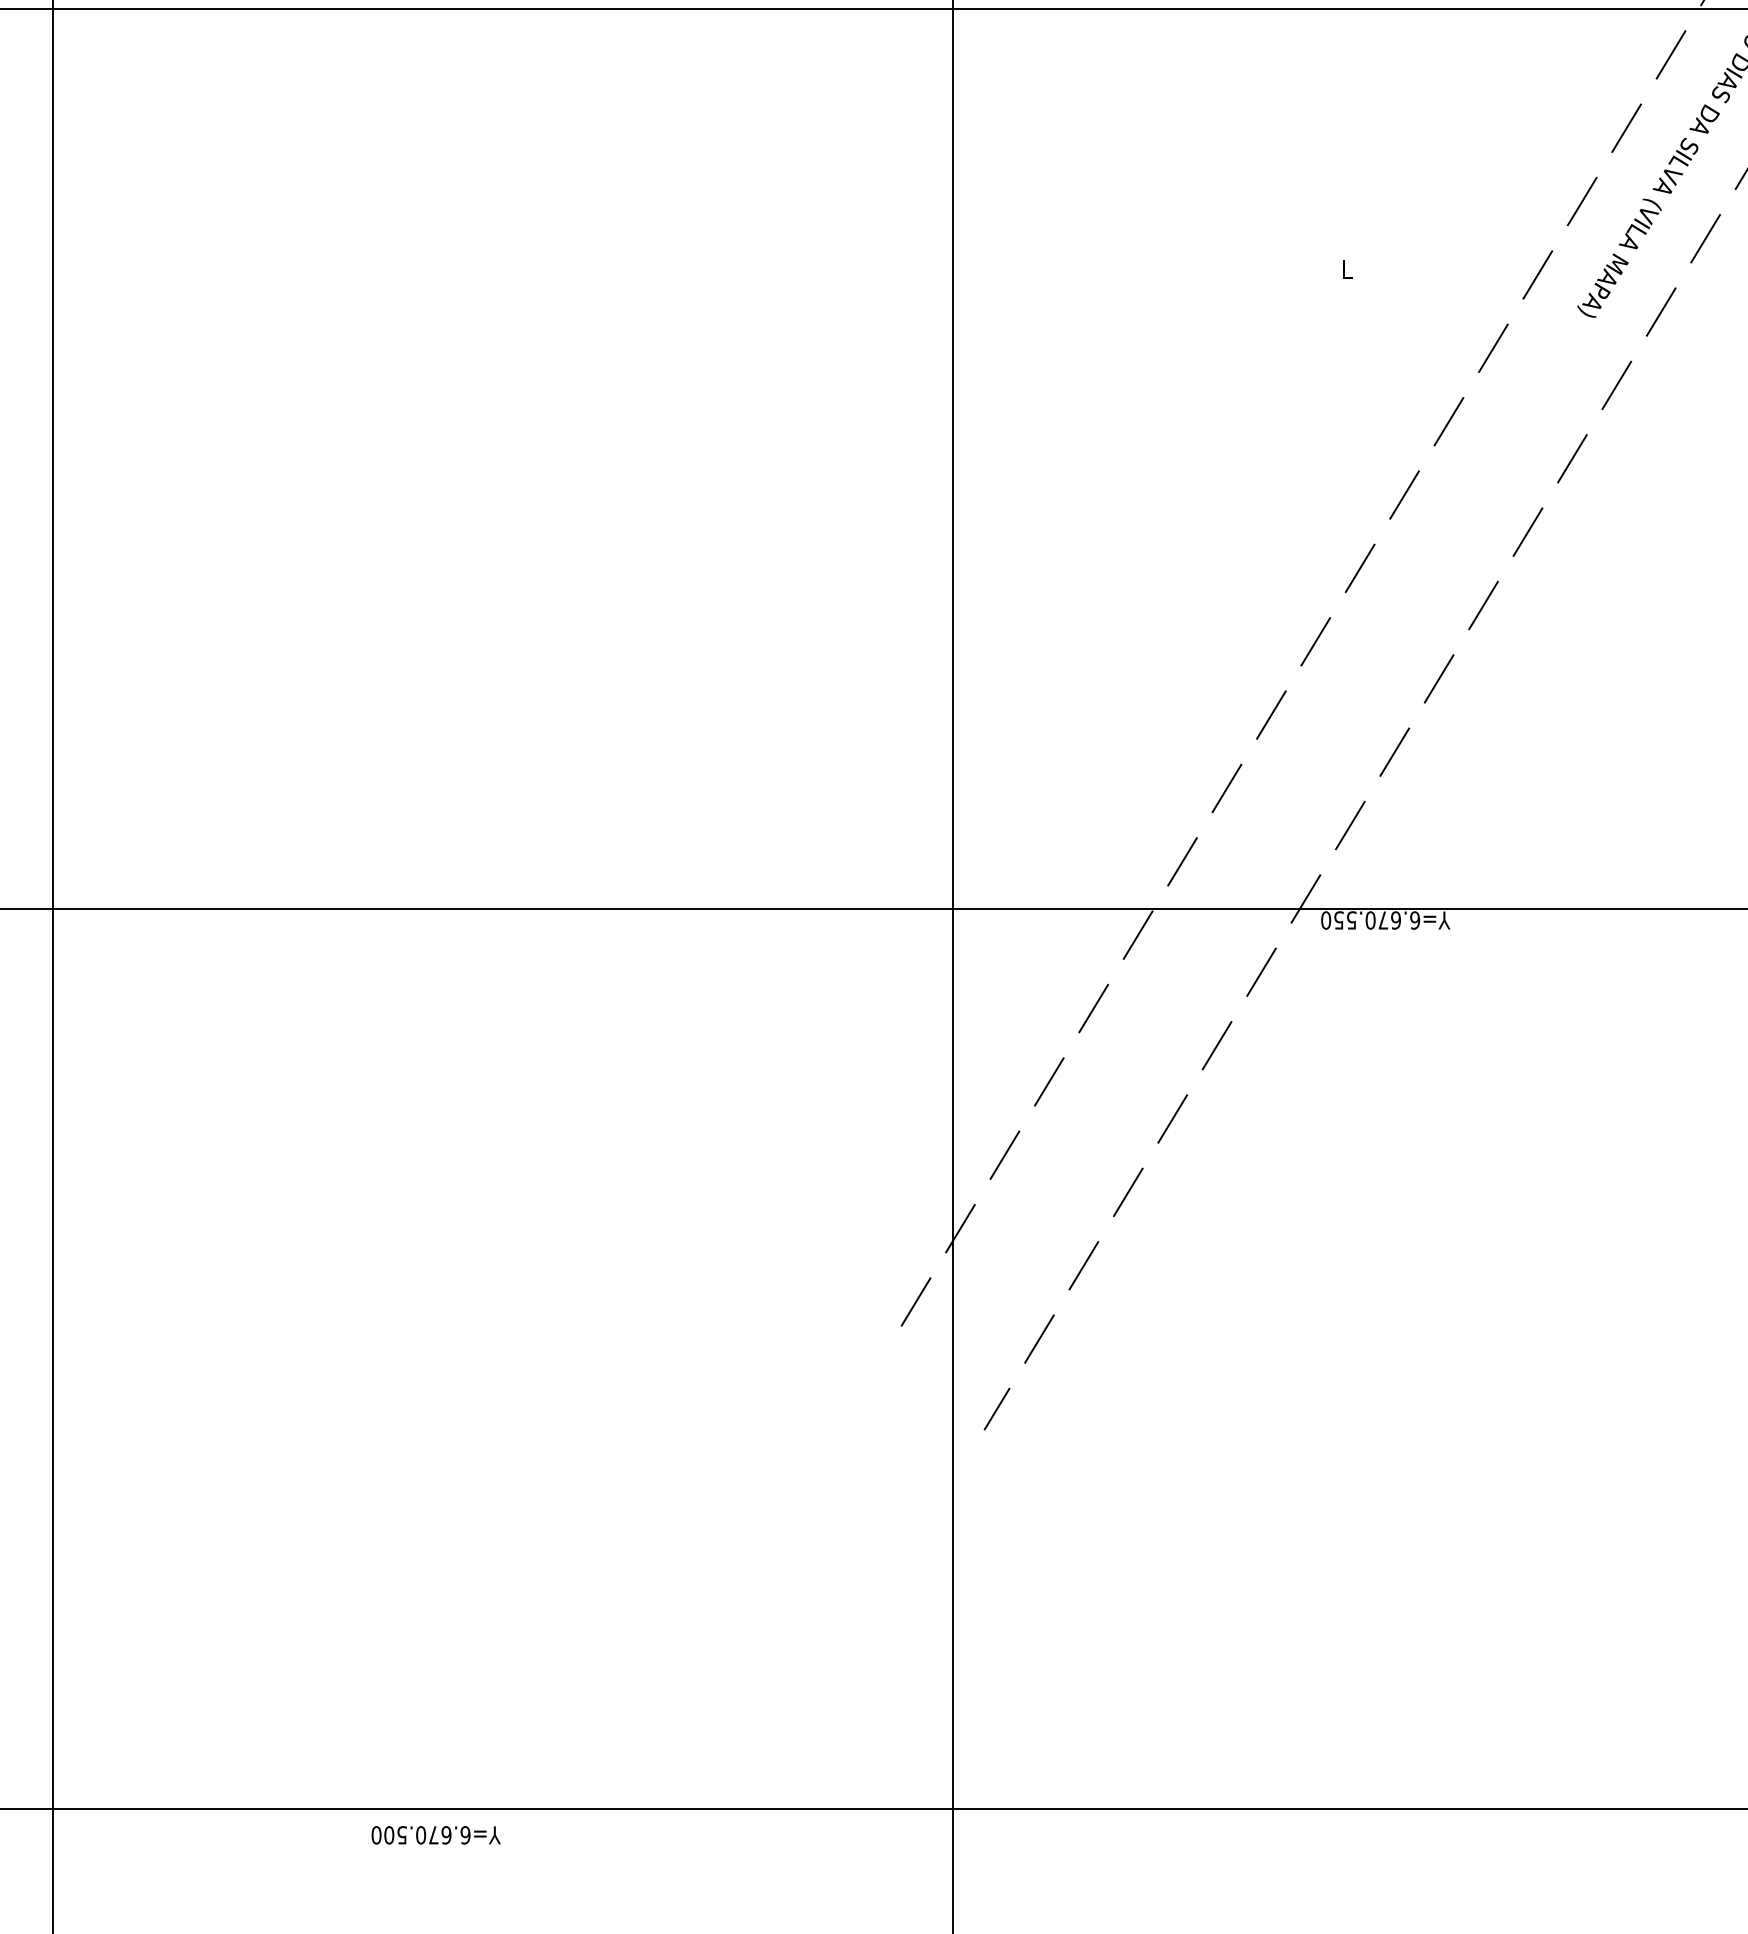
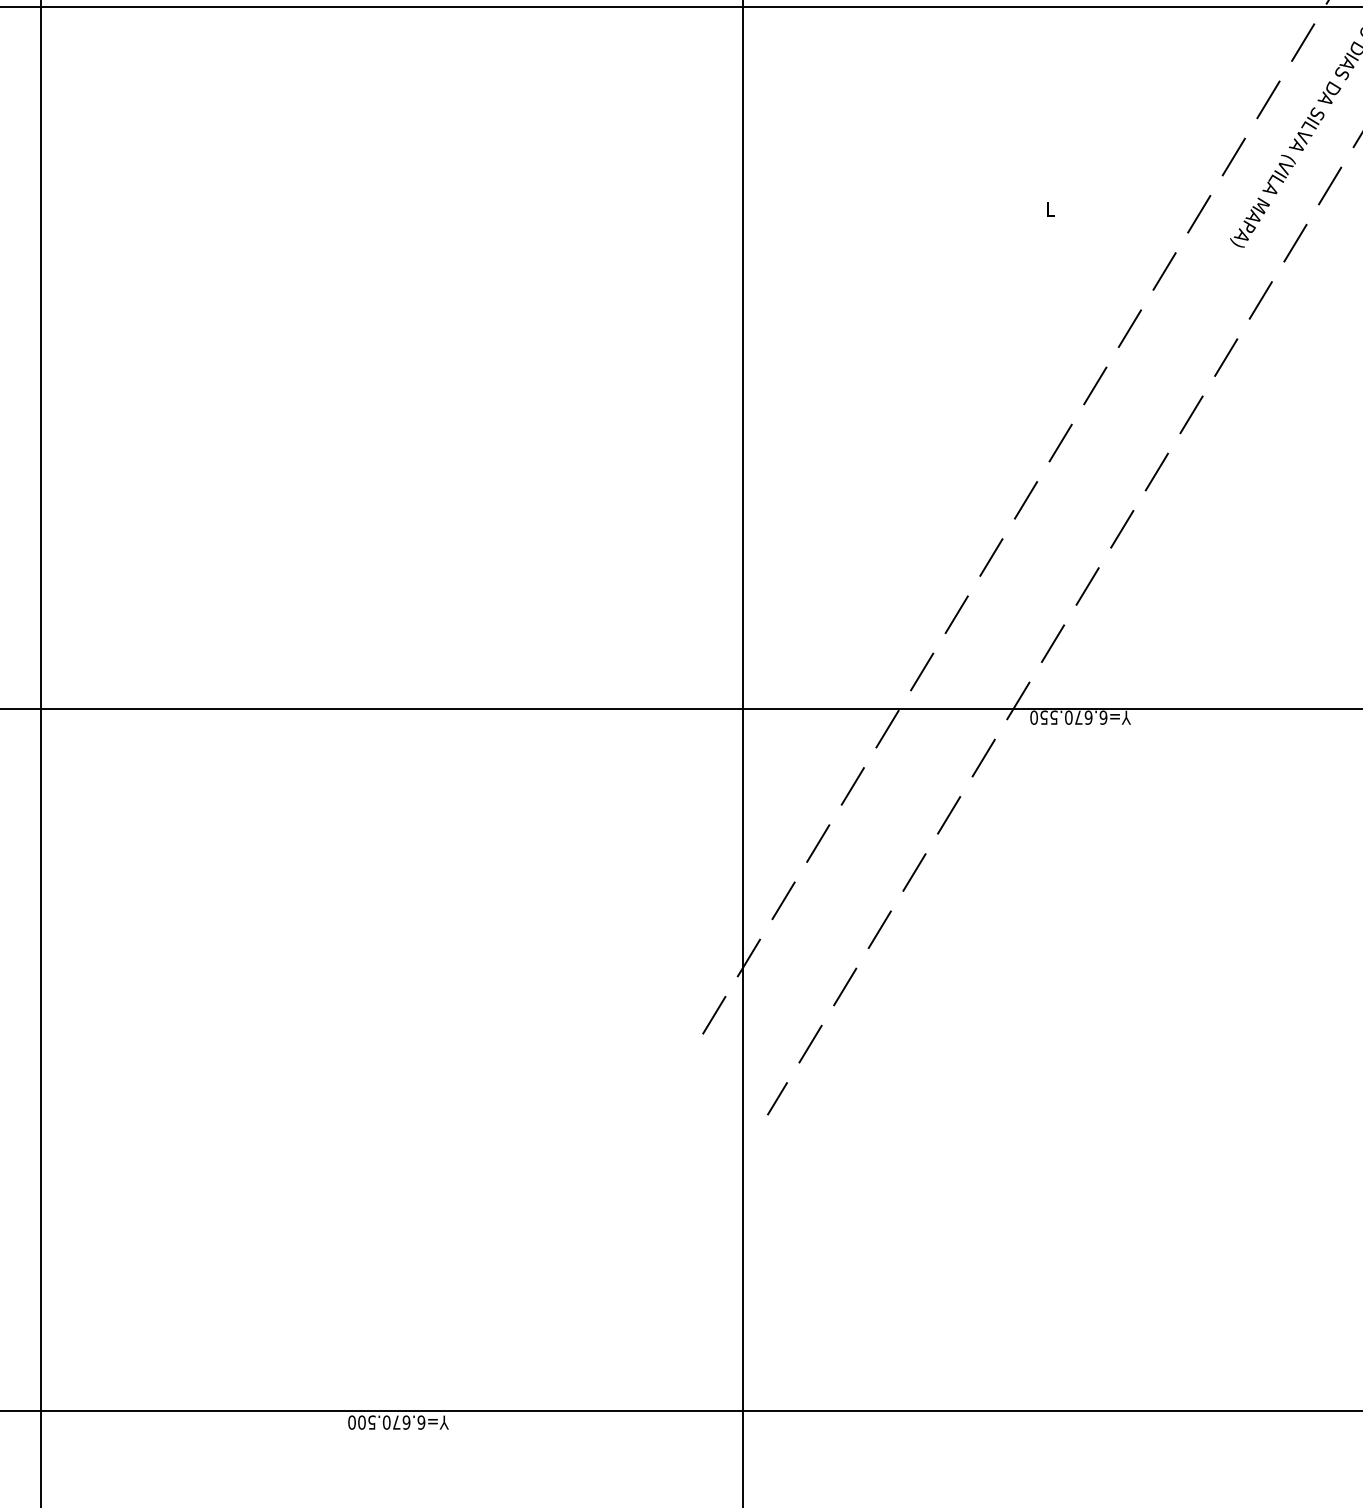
text: (435, 1835) -> (398, 1422), moved

